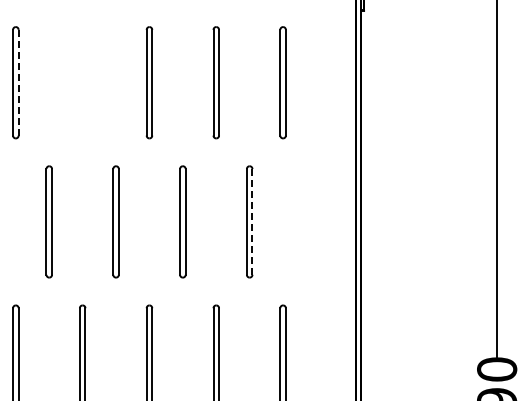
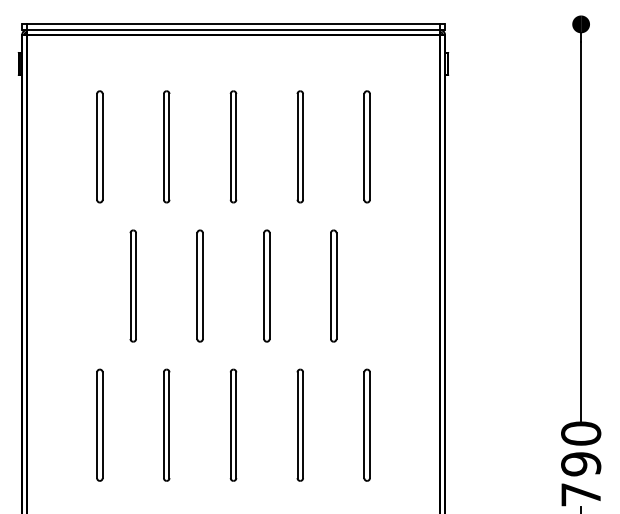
line: (18, 82) -> (102, 146), dashed -> solid
part: (82, 82) -> (166, 146), added
line: (252, 222) -> (336, 286), dashed -> solid

